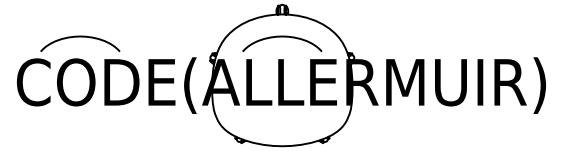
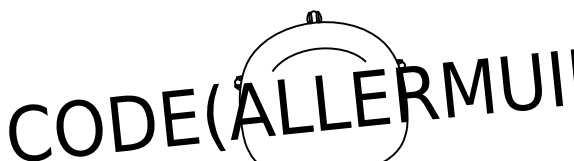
curve: (80, 37) -> (79, 74), removed

